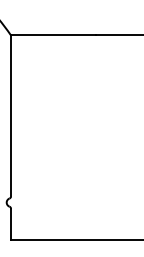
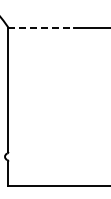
line: (53, 35) -> (41, 27), solid -> dashed

